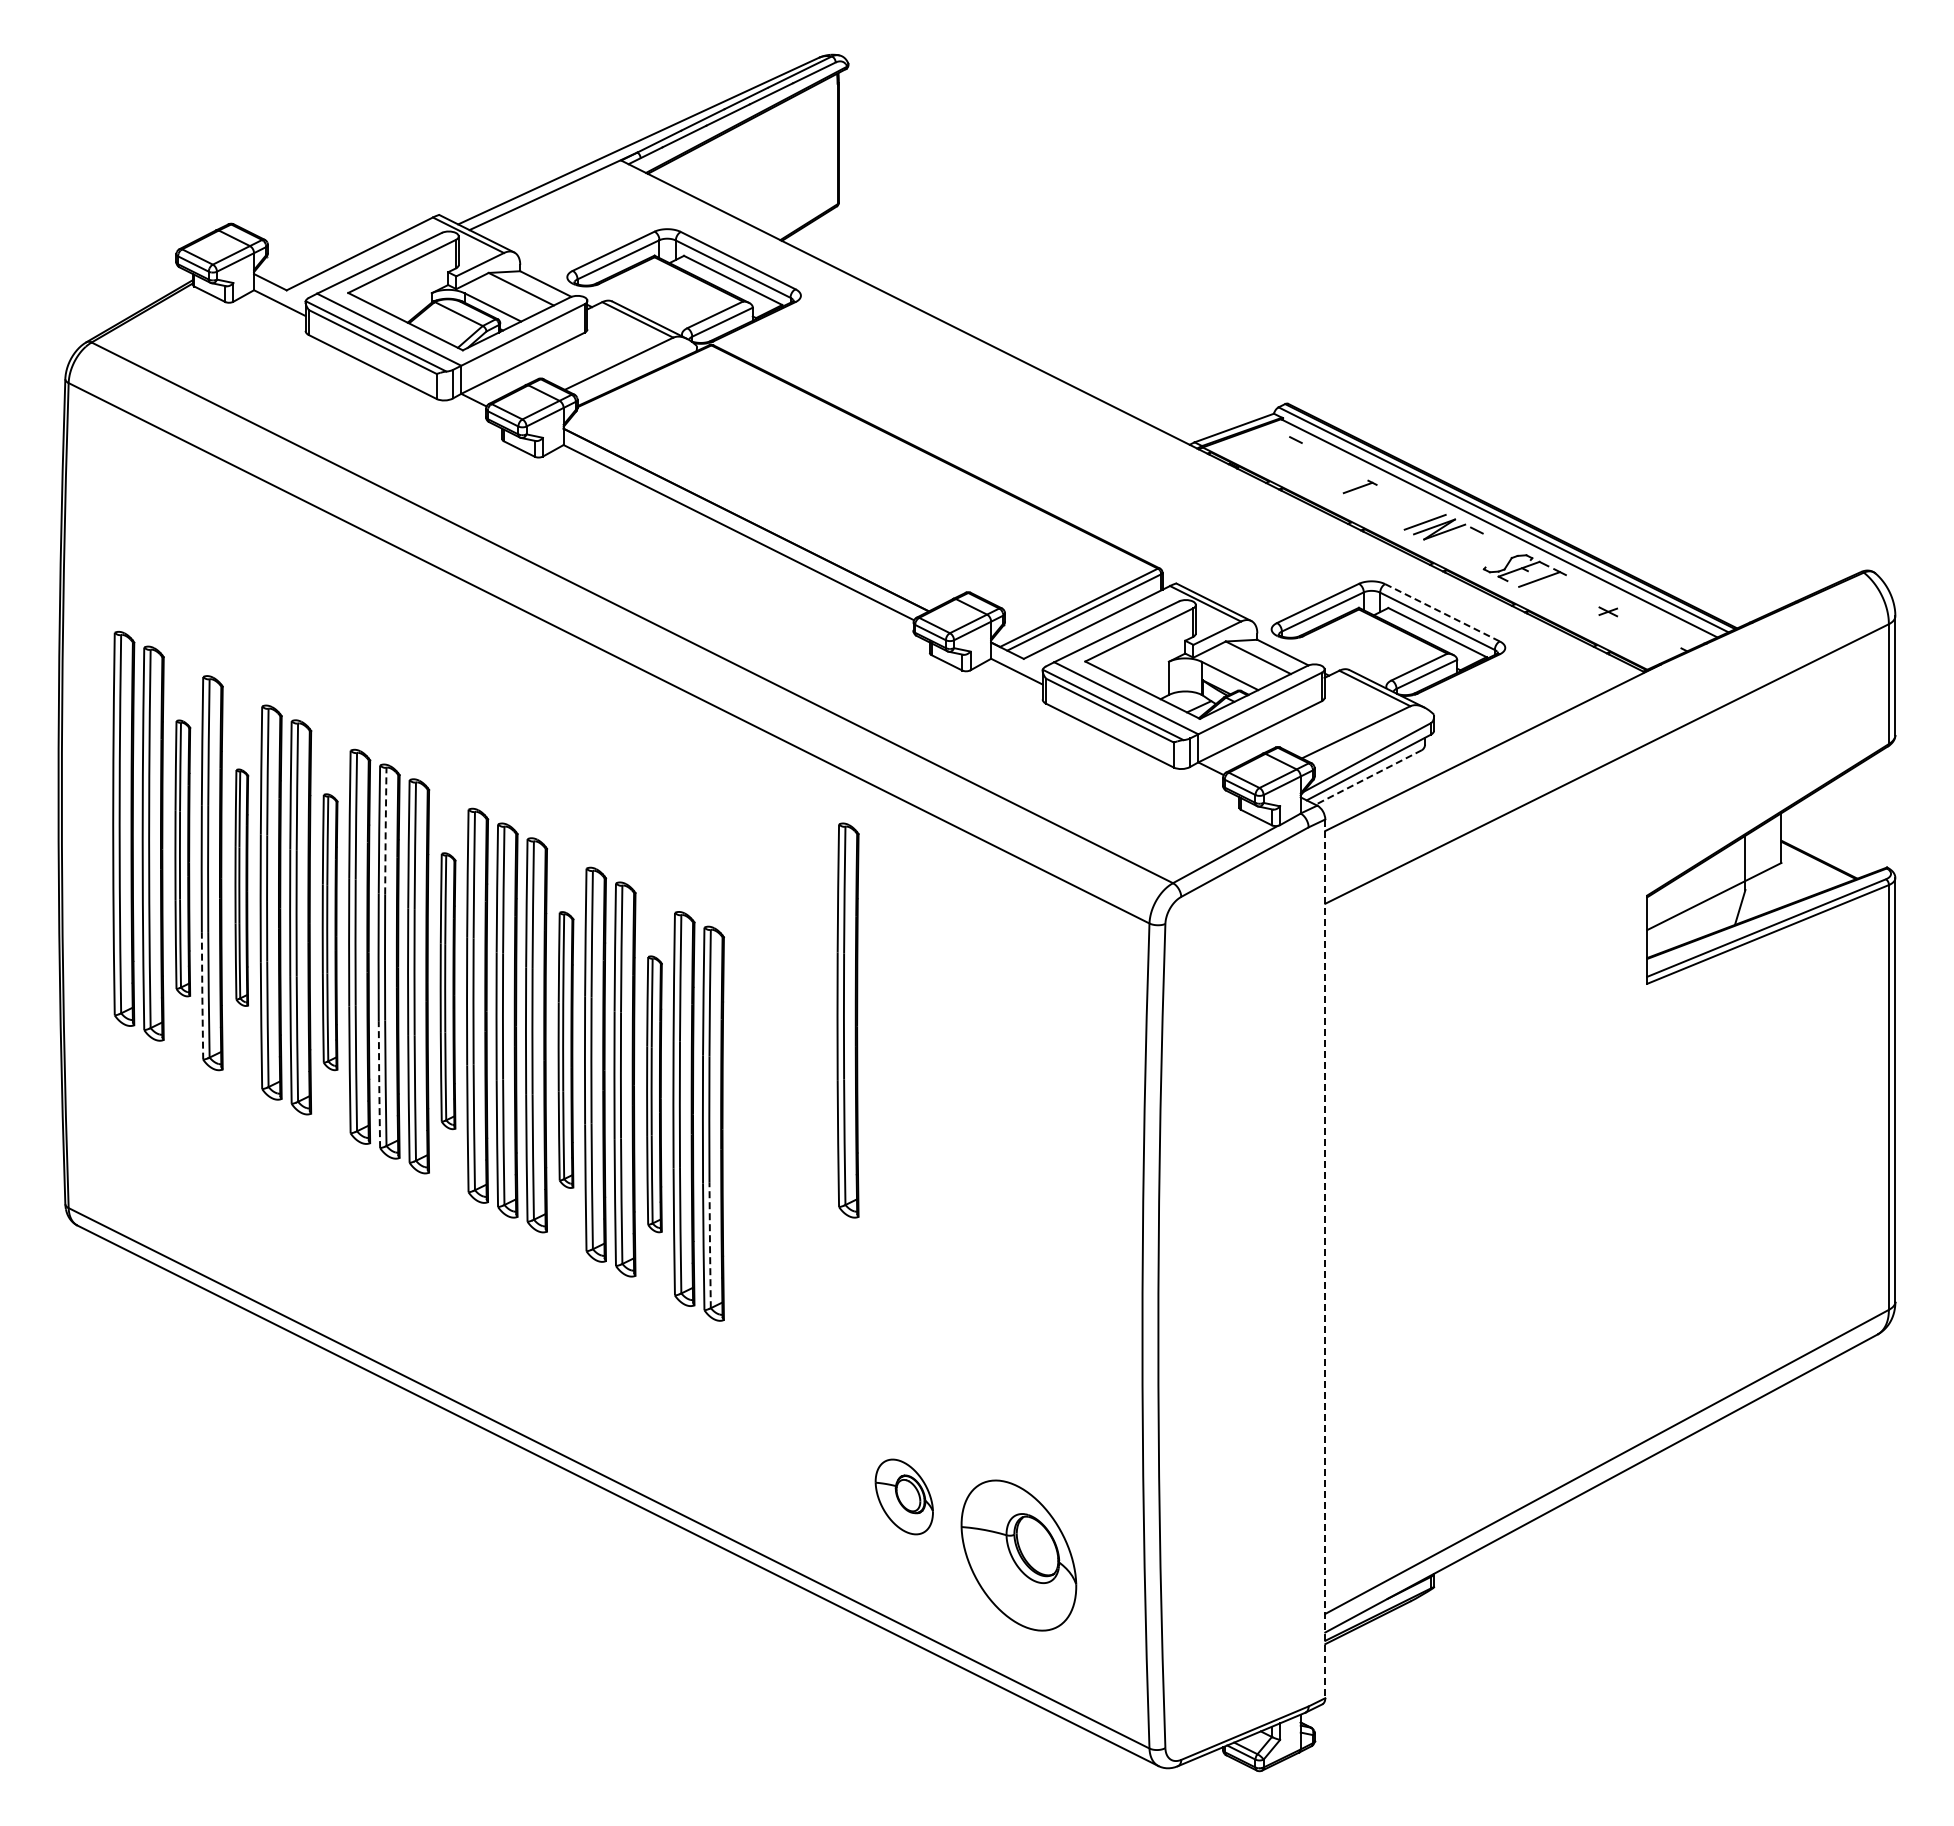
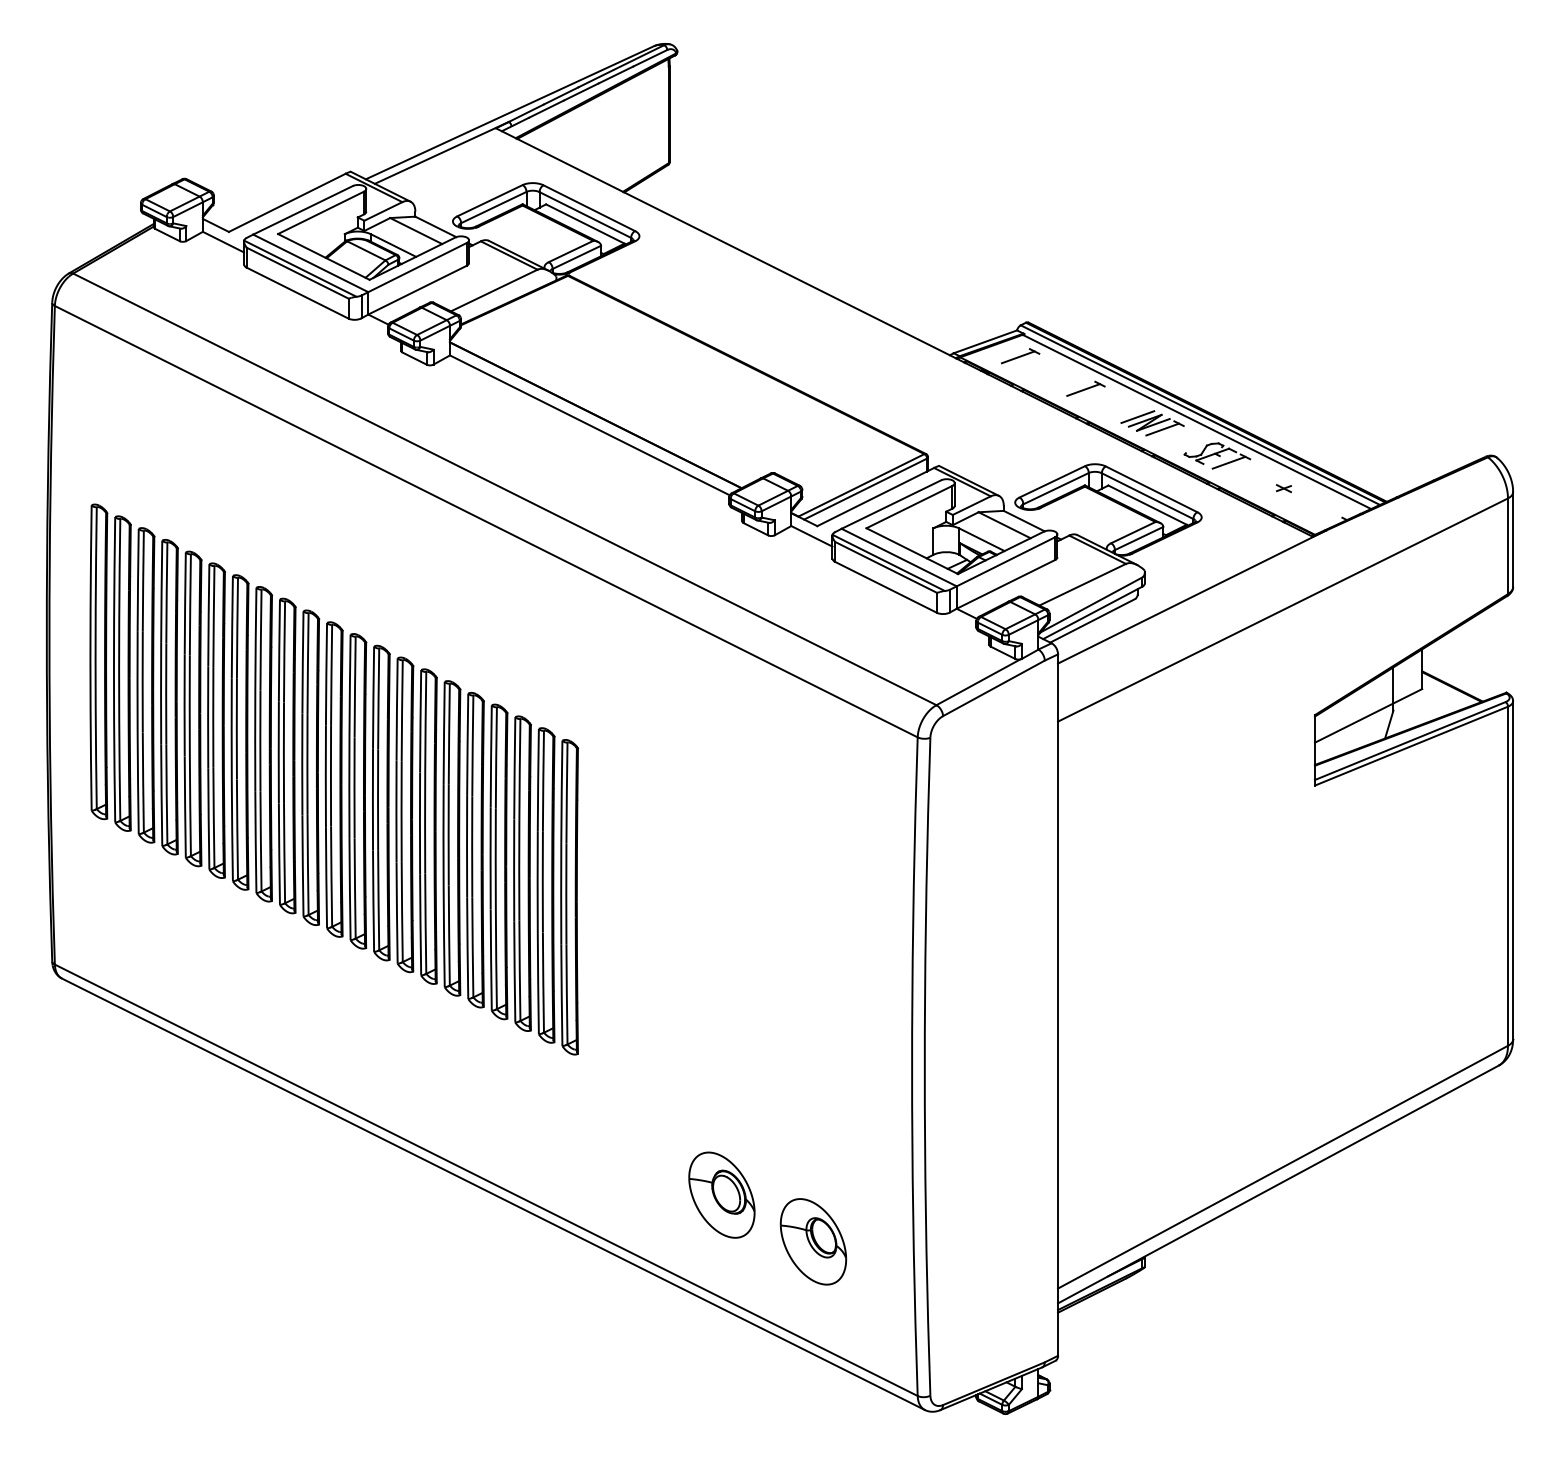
line: (1274, 447) -> (1017, 357), added
part: (1359, 486) -> (1085, 388), size x1.43
line: (1455, 537) -> (1161, 429), added
line: (1442, 613) -> (1151, 489), dashed -> solid
line: (1368, 777) -> (1092, 620), dashed -> solid
line: (385, 831) -> (307, 663), dashed -> solid
part: (182, 858) -> (145, 685), size x1.43
part: (241, 887) -> (192, 708), size x1.67
part: (329, 932) -> (263, 744), size x1.43
part: (447, 991) -> (357, 791), size x1.43
line: (202, 996) -> (161, 795), dashed -> solid
part: (847, 1020) -> (676, 814), removed
part: (565, 1049) -> (451, 837), size x1.43
line: (379, 1084) -> (303, 865), dashed -> solid
part: (654, 1094) -> (522, 873), size x1.43
line: (710, 1245) -> (567, 994), dashed -> solid
line: (1325, 1259) -> (1058, 1005), dashed -> solid
part: (904, 1496) -> (722, 1194), size x1.43
part: (1018, 1554) -> (813, 1241), size x0.71

